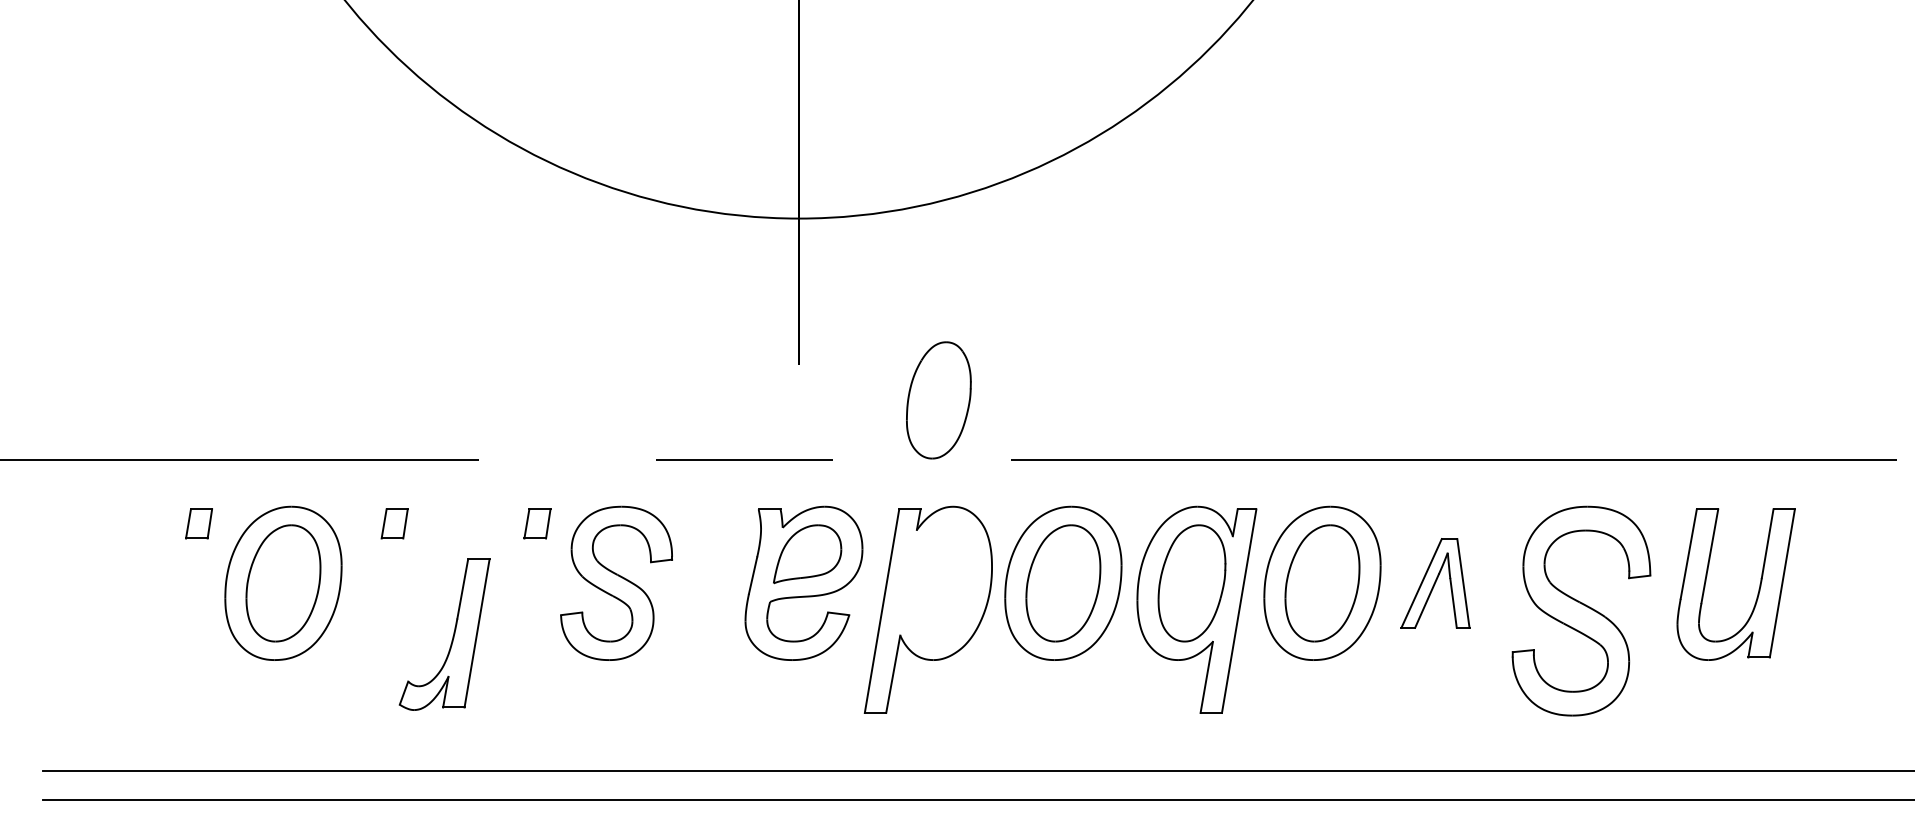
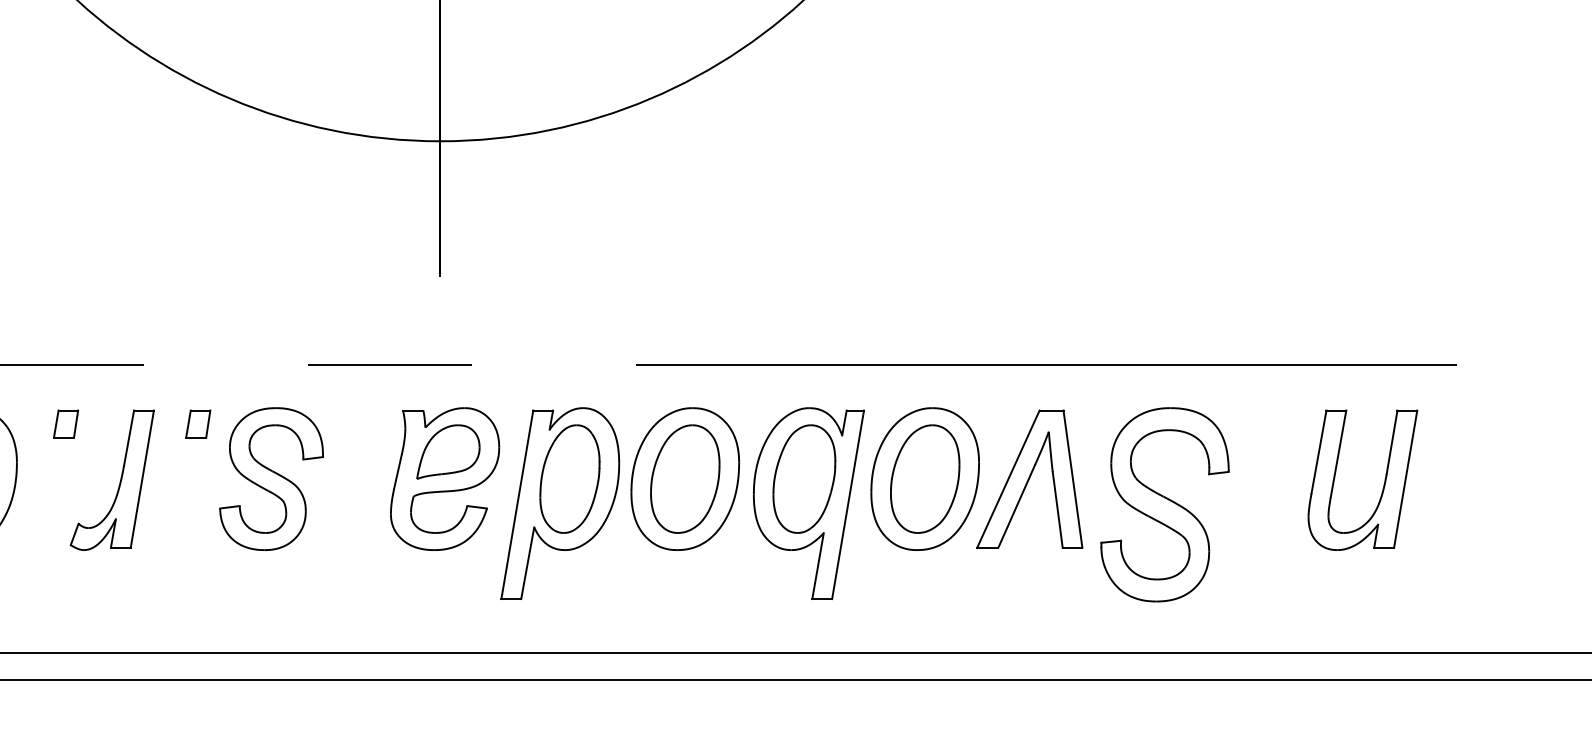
part: (938, 400) -> (569, 479), moved
part: (1435, 583) -> (1029, 479), size x1.67
part: (1758, 589) -> (1383, 484), moved
part: (452, 636) -> (119, 481), moved

